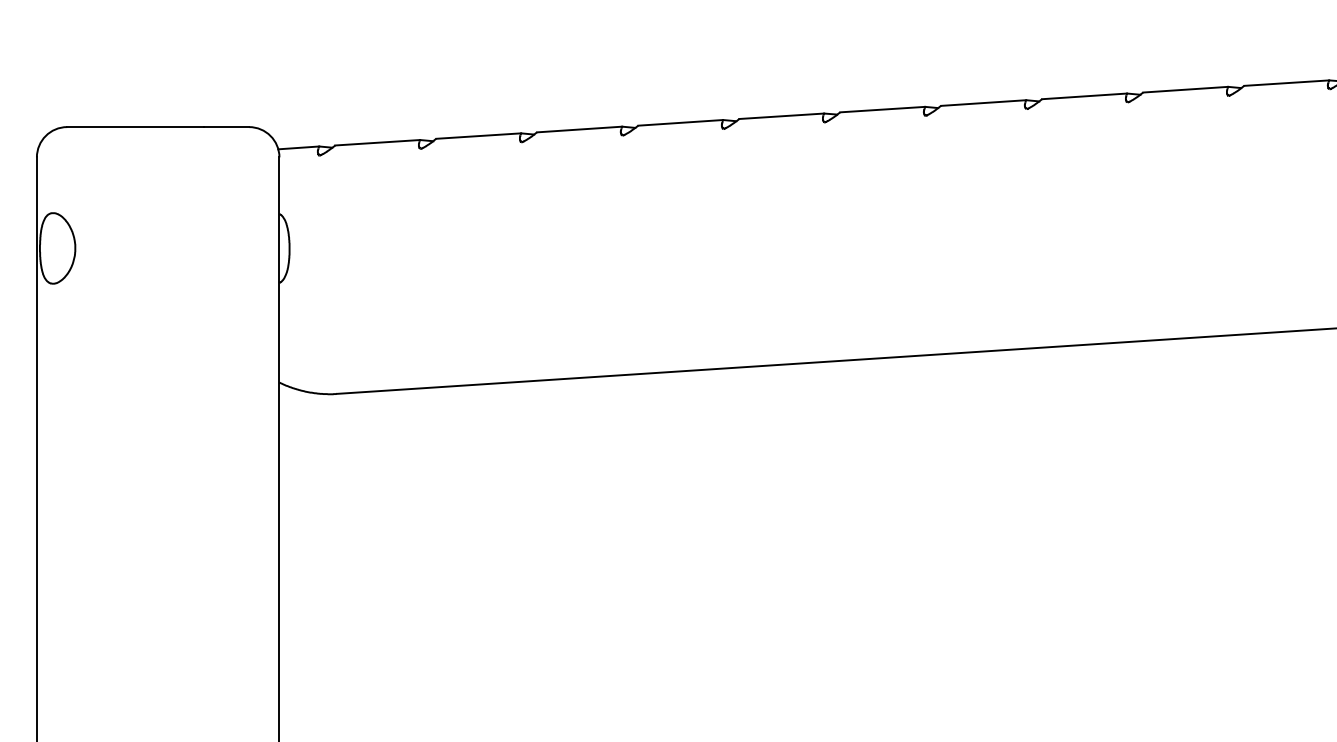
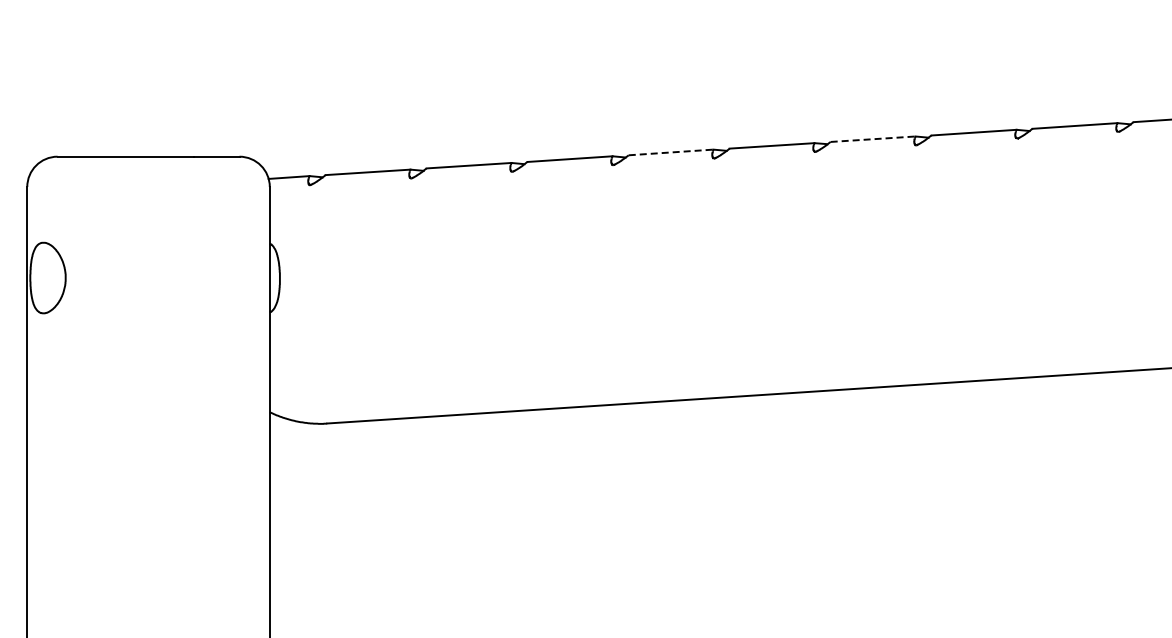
line: (882, 109) -> (872, 139), solid -> dashed
line: (681, 122) -> (671, 152), solid -> dashed

